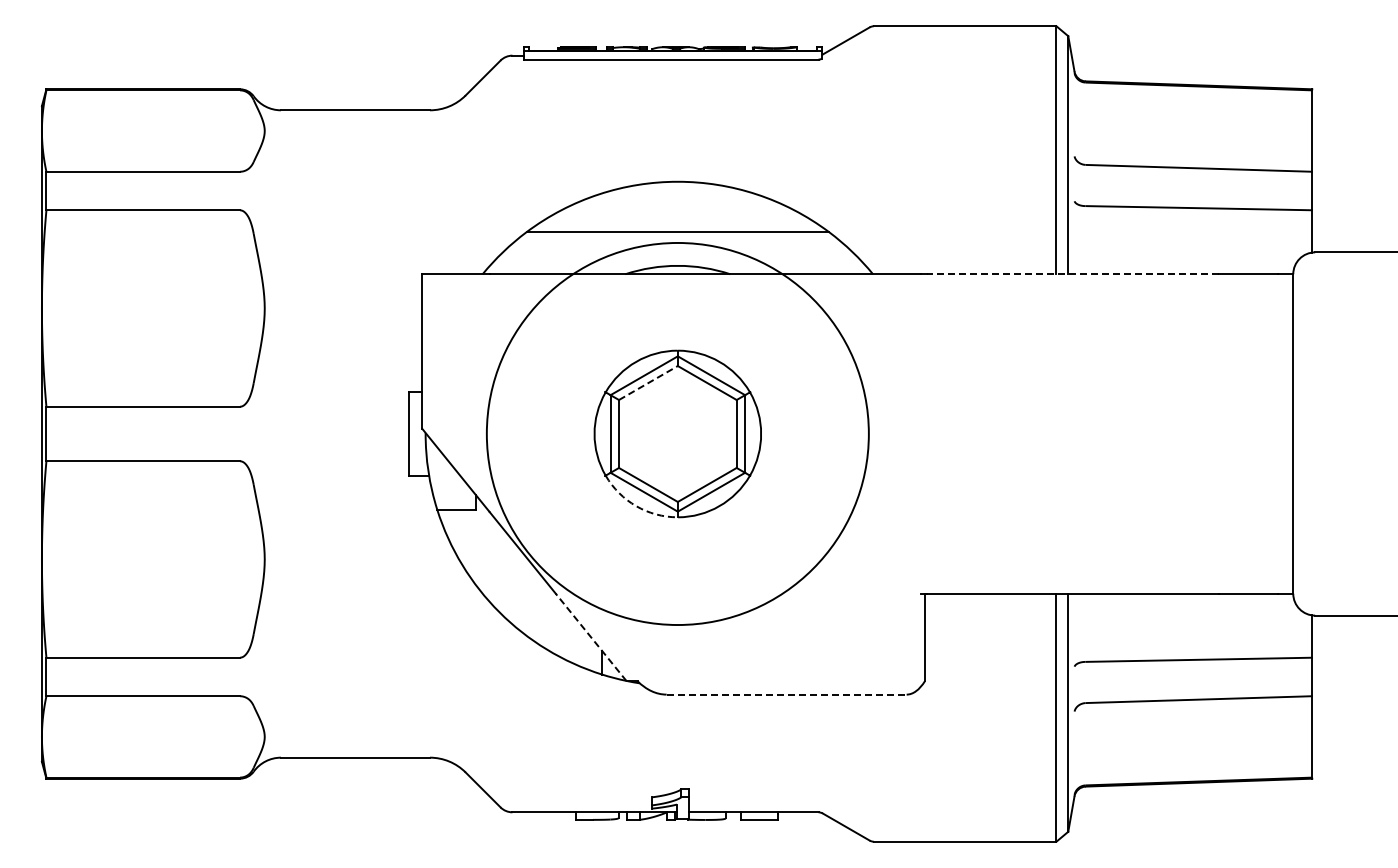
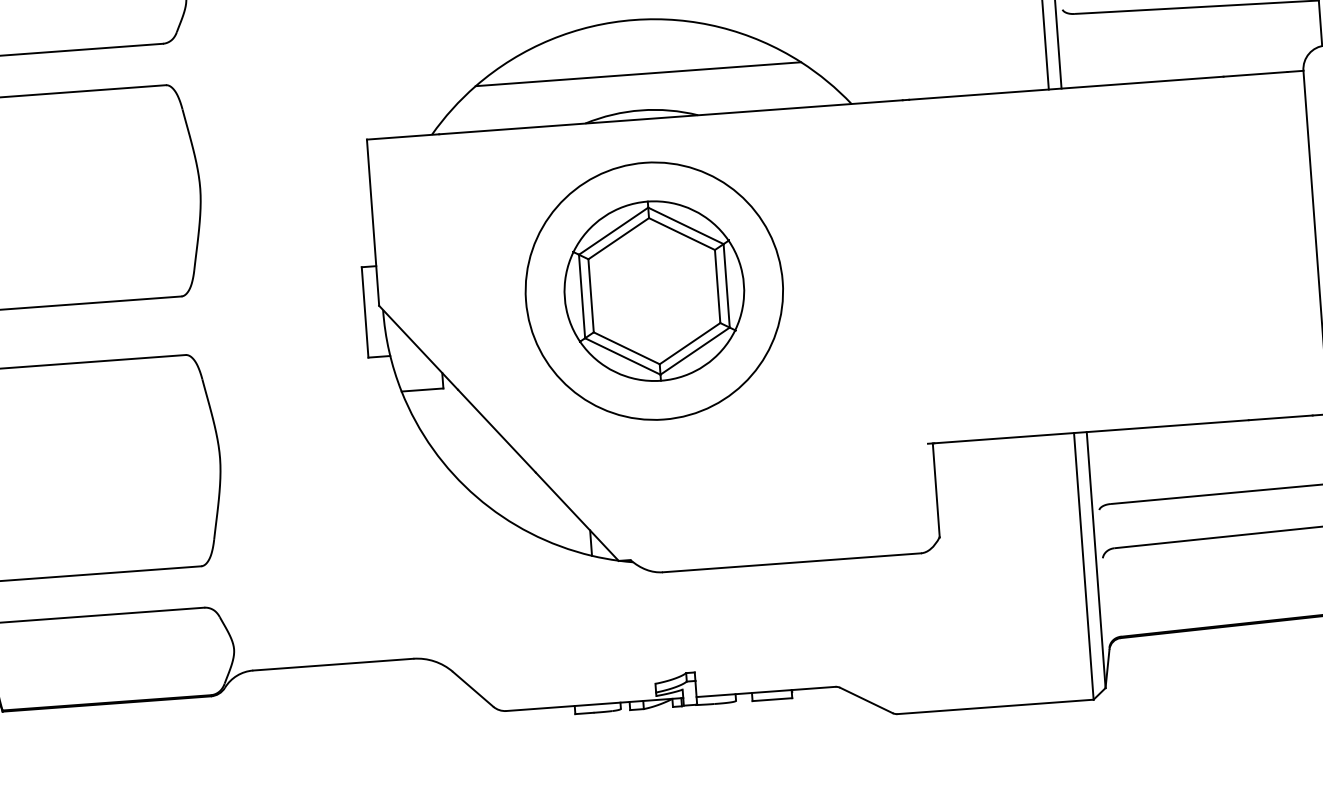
line: (1072, 274) -> (1066, 88), dashed -> solid
line: (648, 383) -> (618, 239), dashed -> solid
circle: (677, 433) -> (653, 290), size x0.62
arc: (636, 506) -> (615, 372), dashed -> solid
line: (590, 637) -> (576, 516), dashed -> solid
line: (787, 694) -> (792, 562), dashed -> solid

